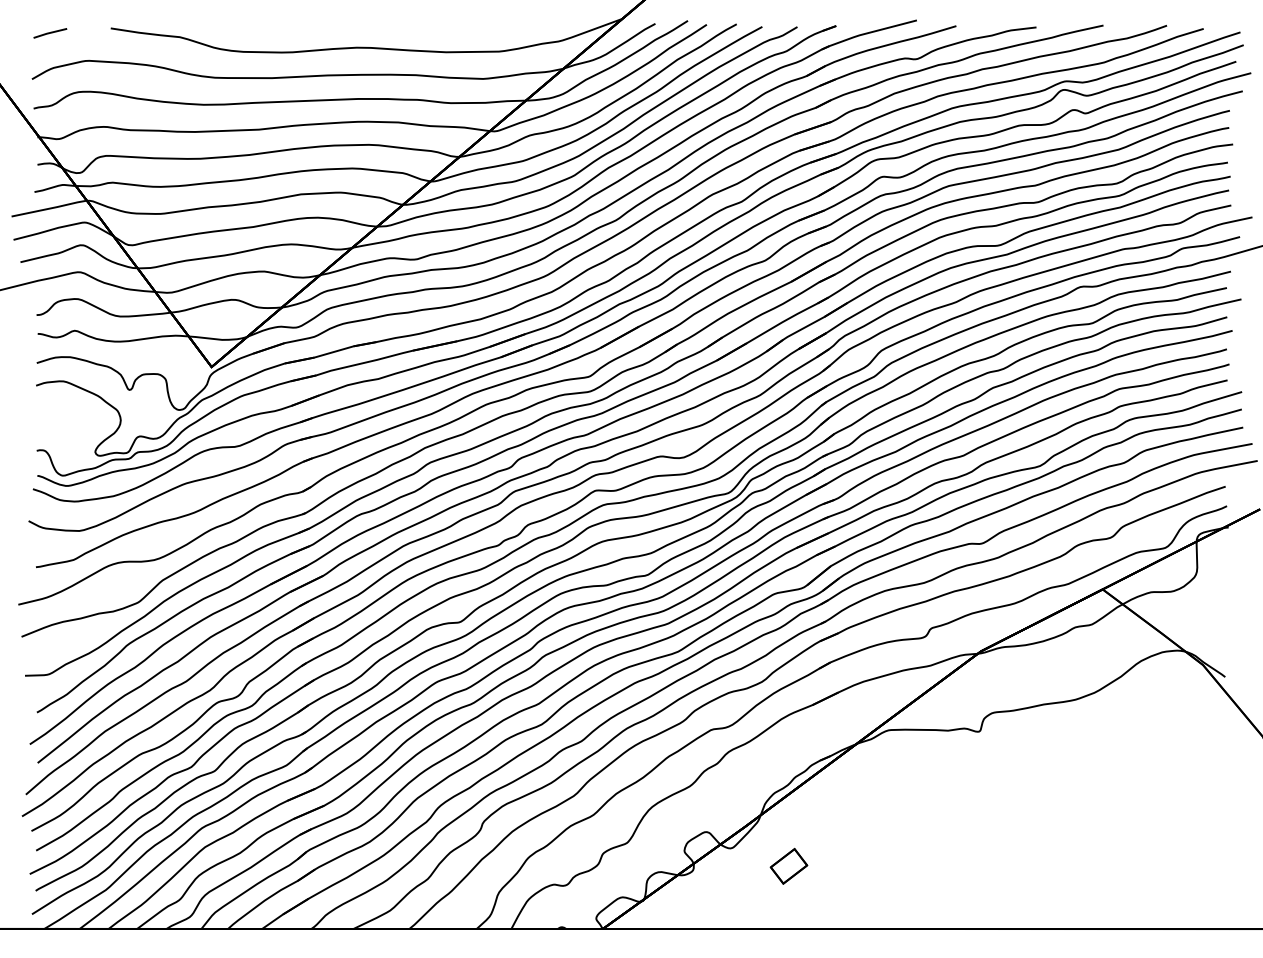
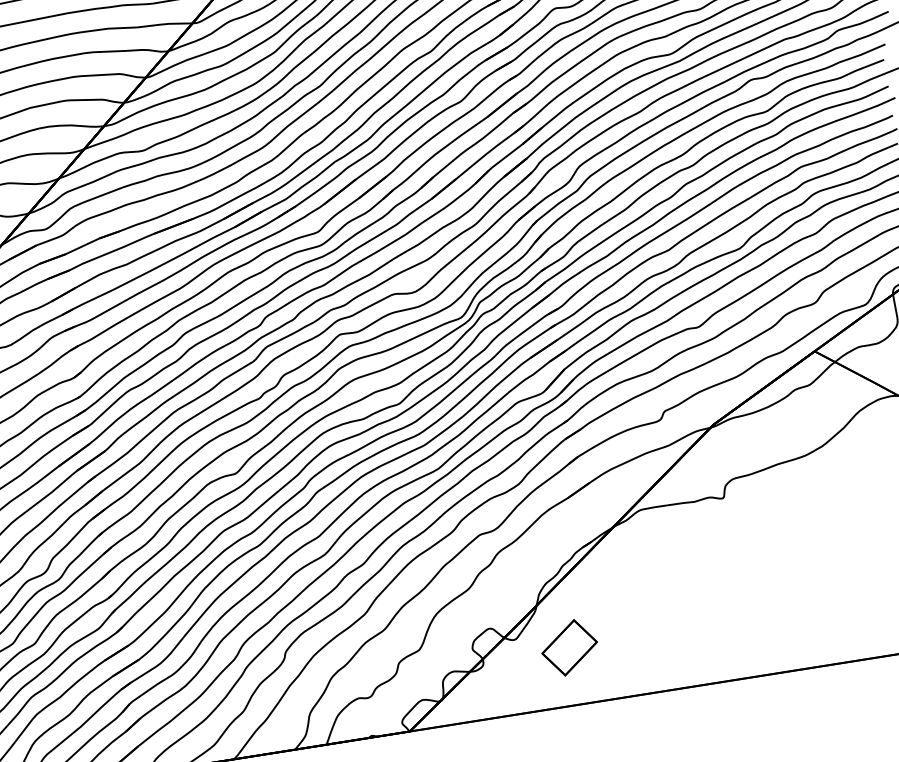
part: (788, 866) -> (569, 648), size x1.67

